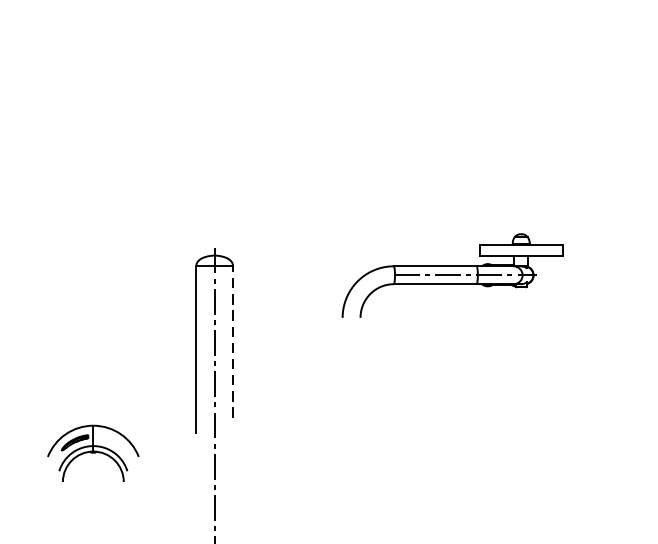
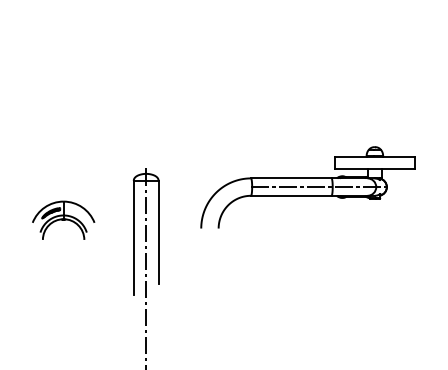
part: (451, 275) -> (307, 187), size x1.43
line: (232, 341) -> (158, 232), dashed -> solid
part: (93, 452) -> (63, 219), moved

